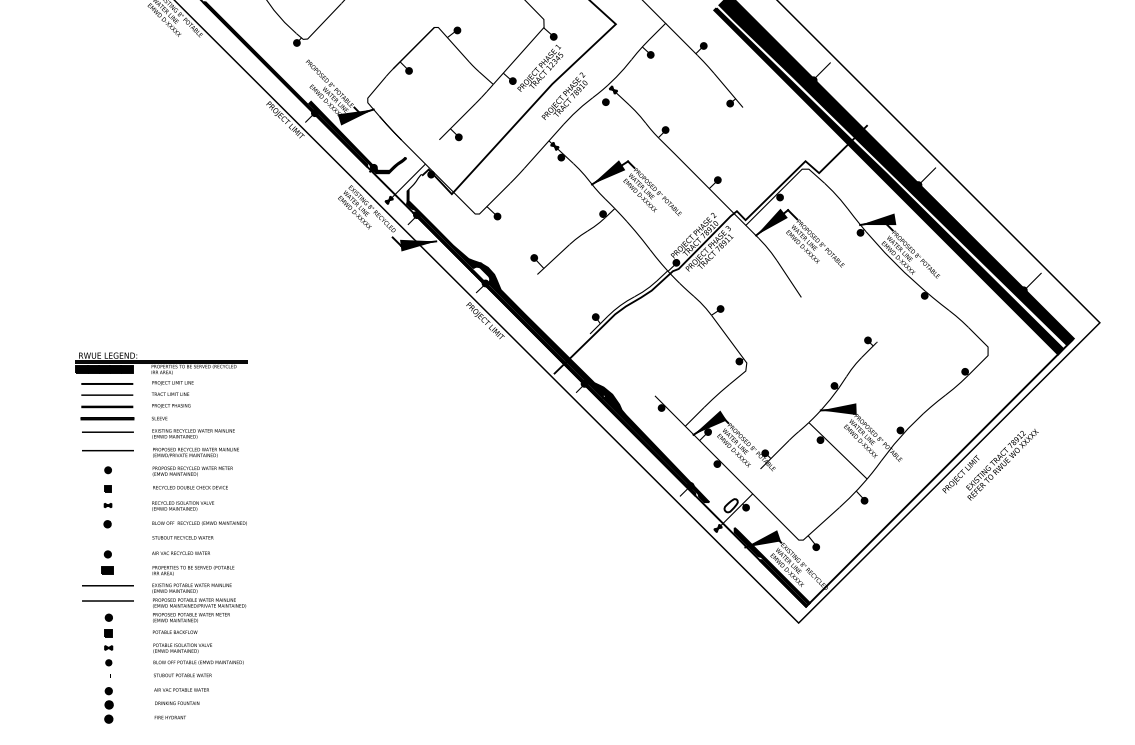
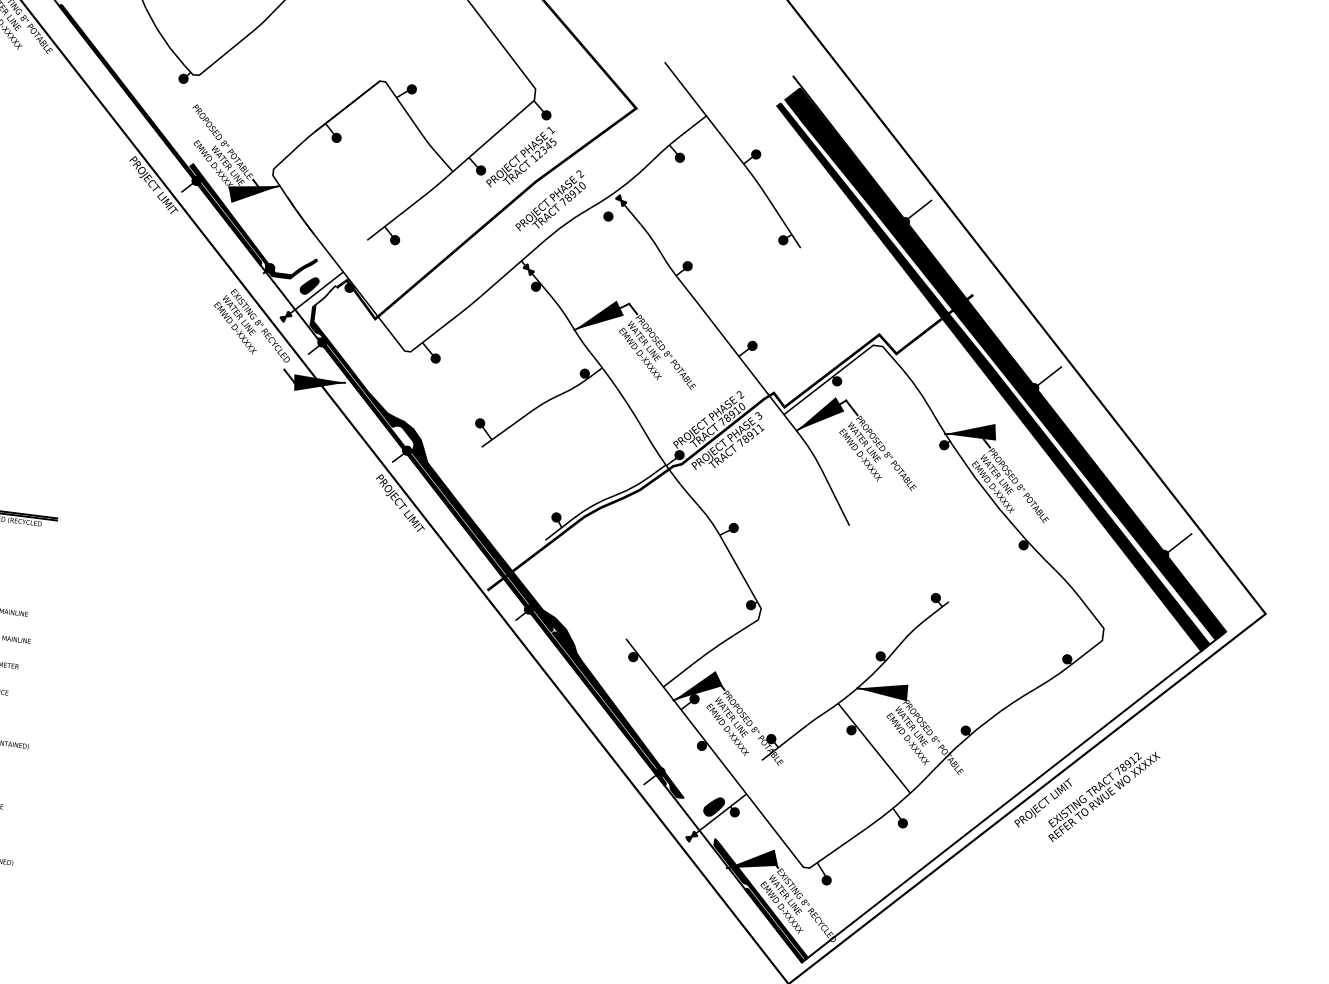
fill: (402, 176) -> (308, 285), added
fill: (730, 505) -> (713, 806), added

